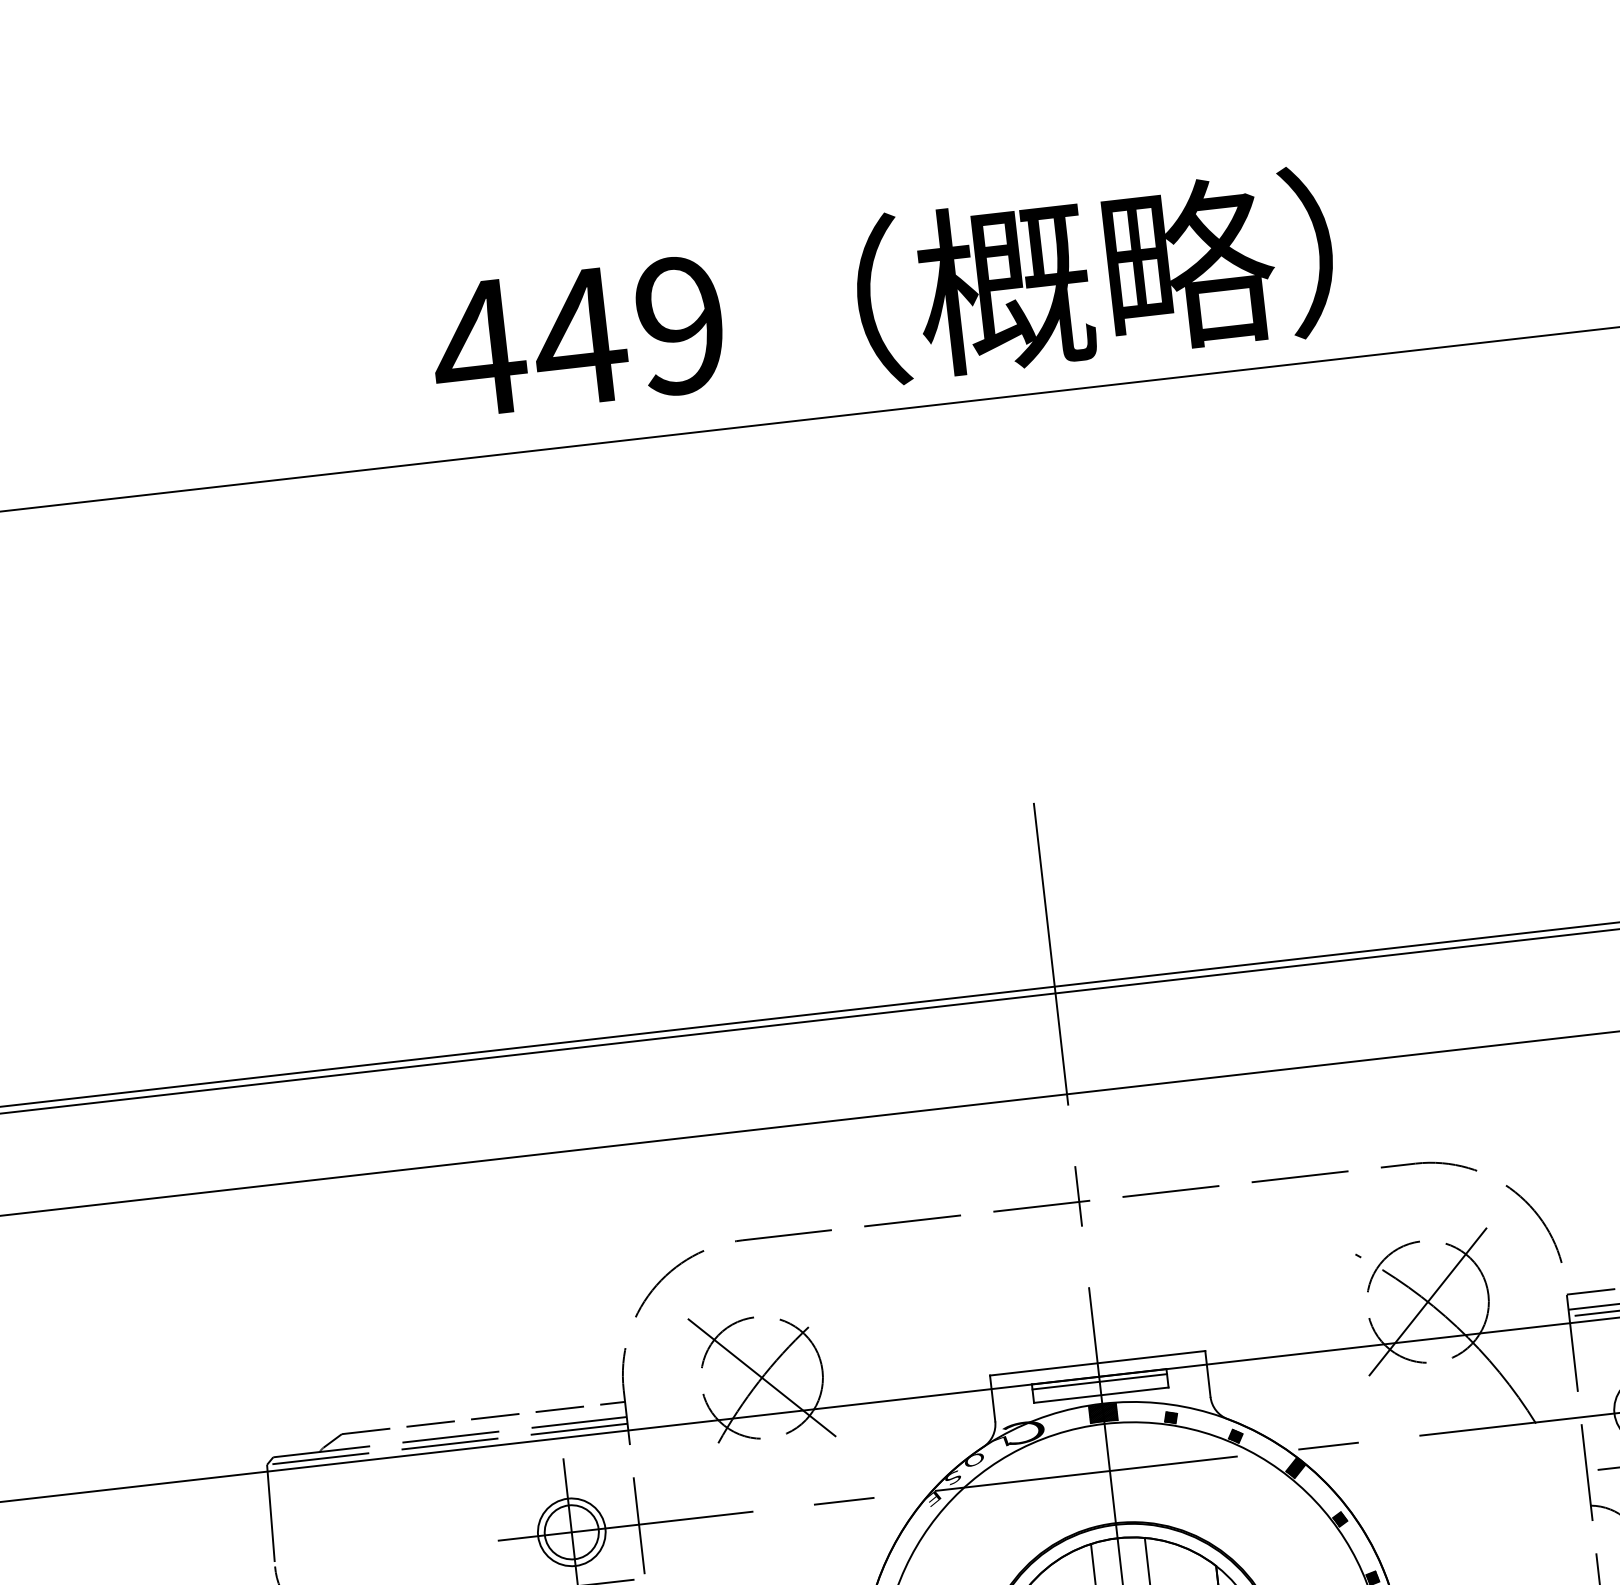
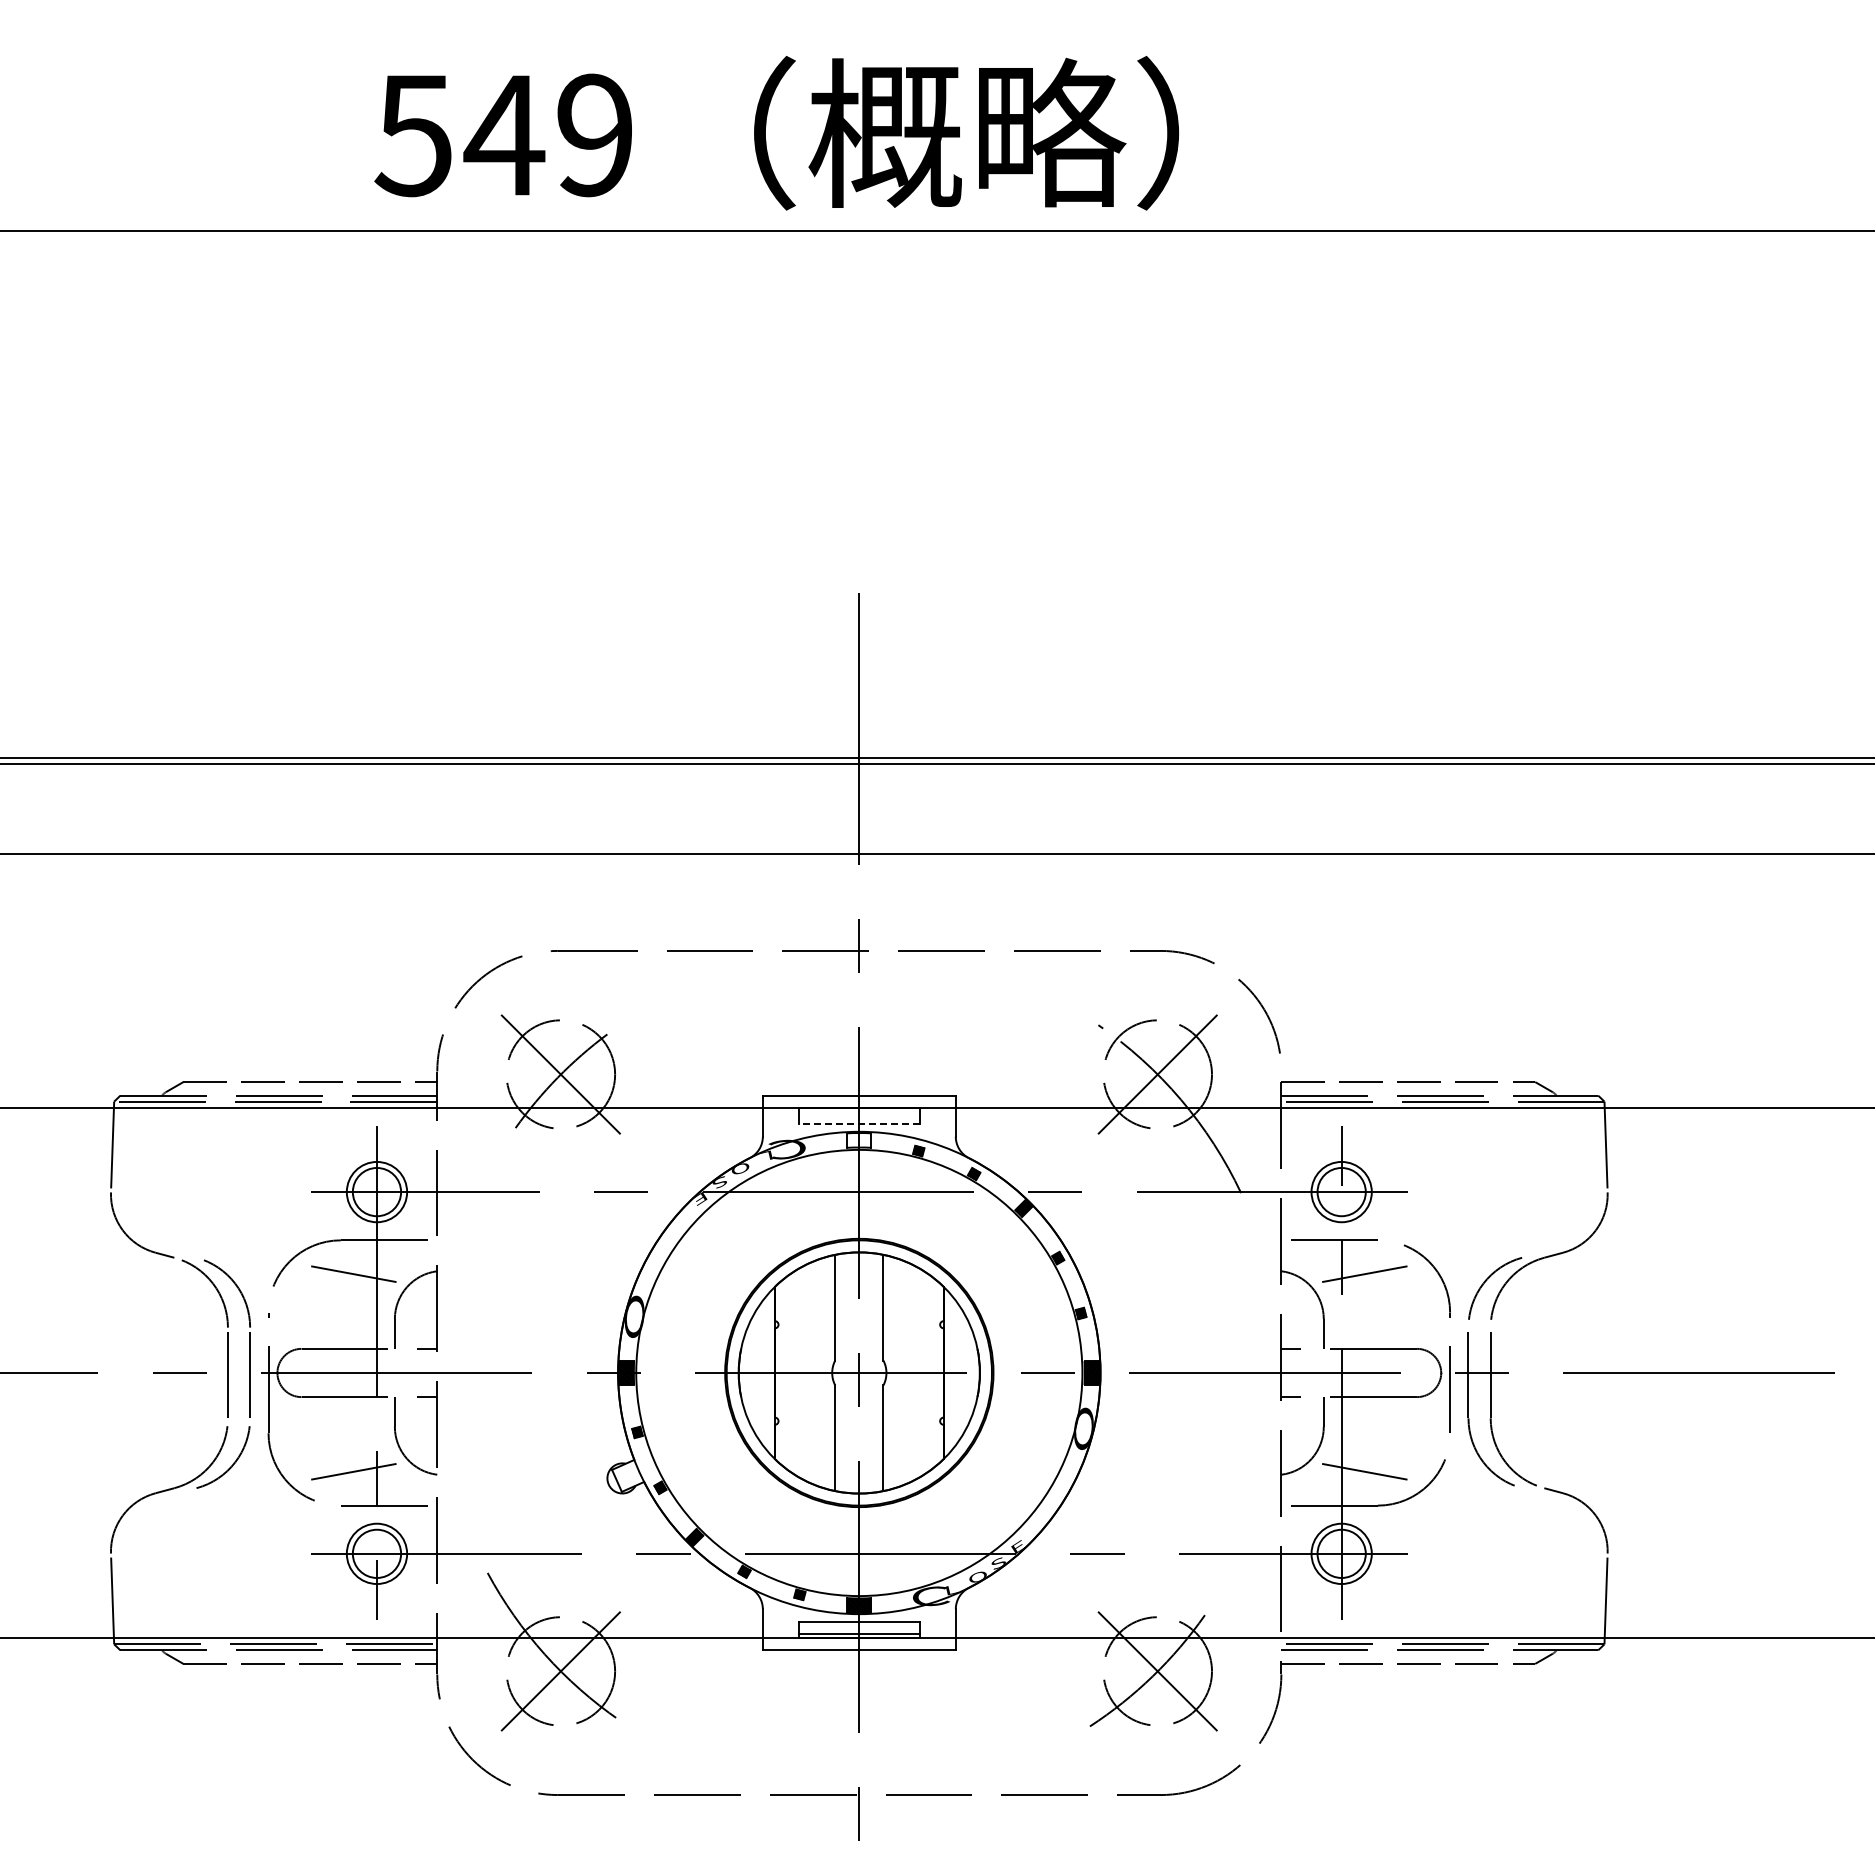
text: (478, 349) -> (413, 136), 449 -> 549
line: (1100, 1382) -> (859, 1112), removed
line: (1100, 1395) -> (858, 1124), solid -> dashed
hatch: (1103, 1413) -> (859, 1140), removed

